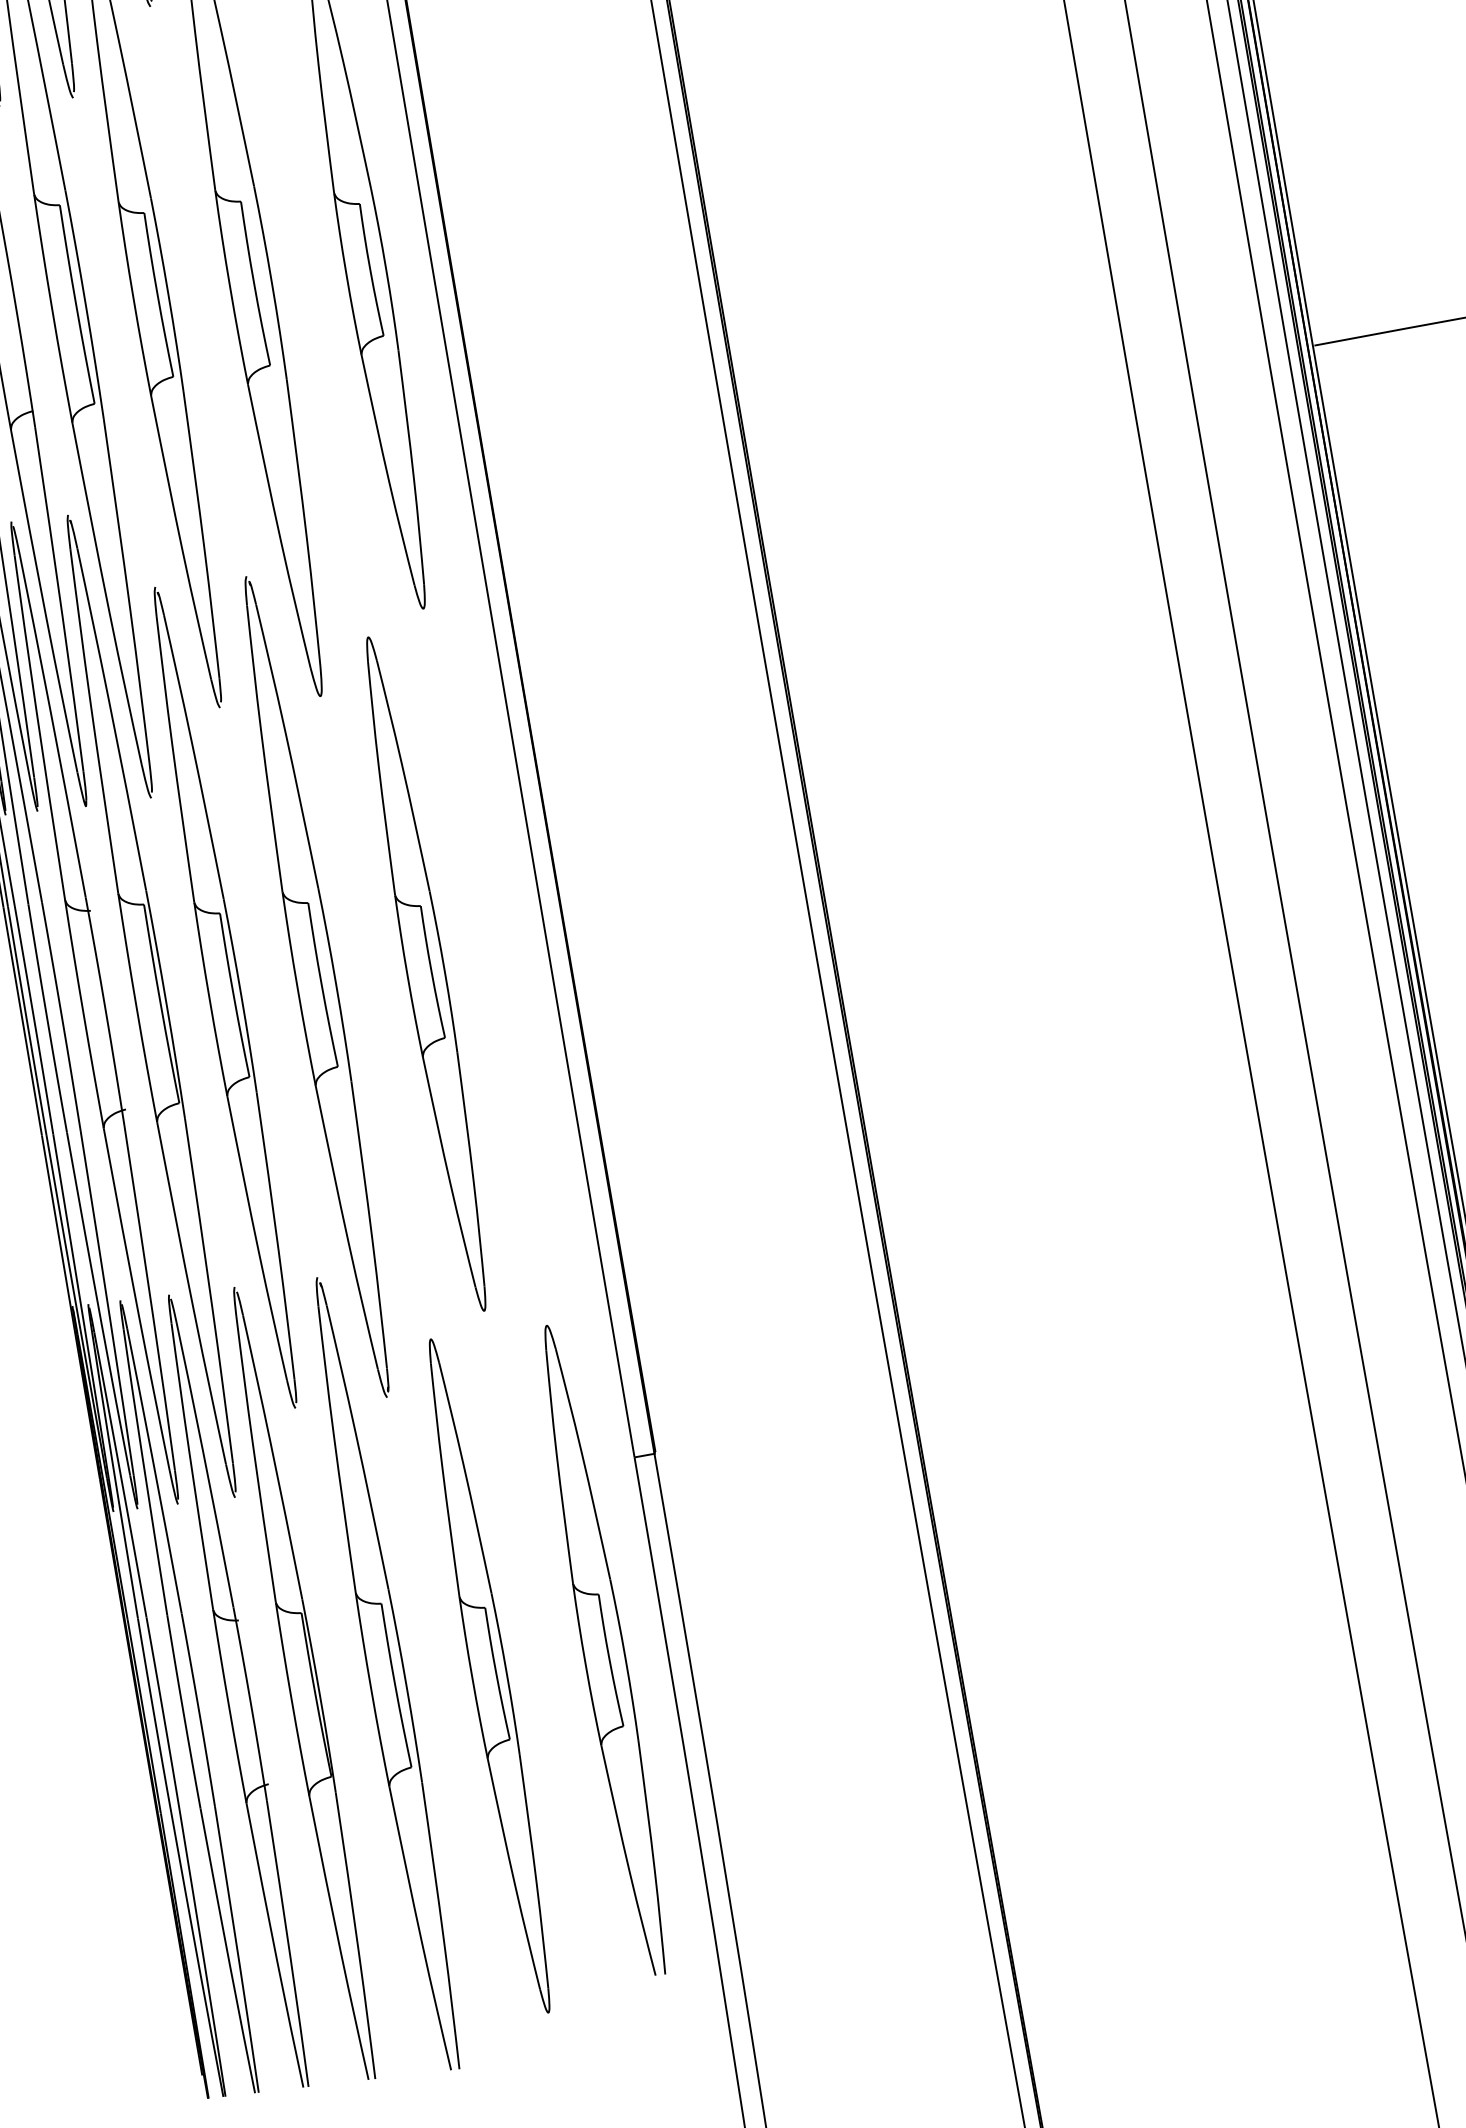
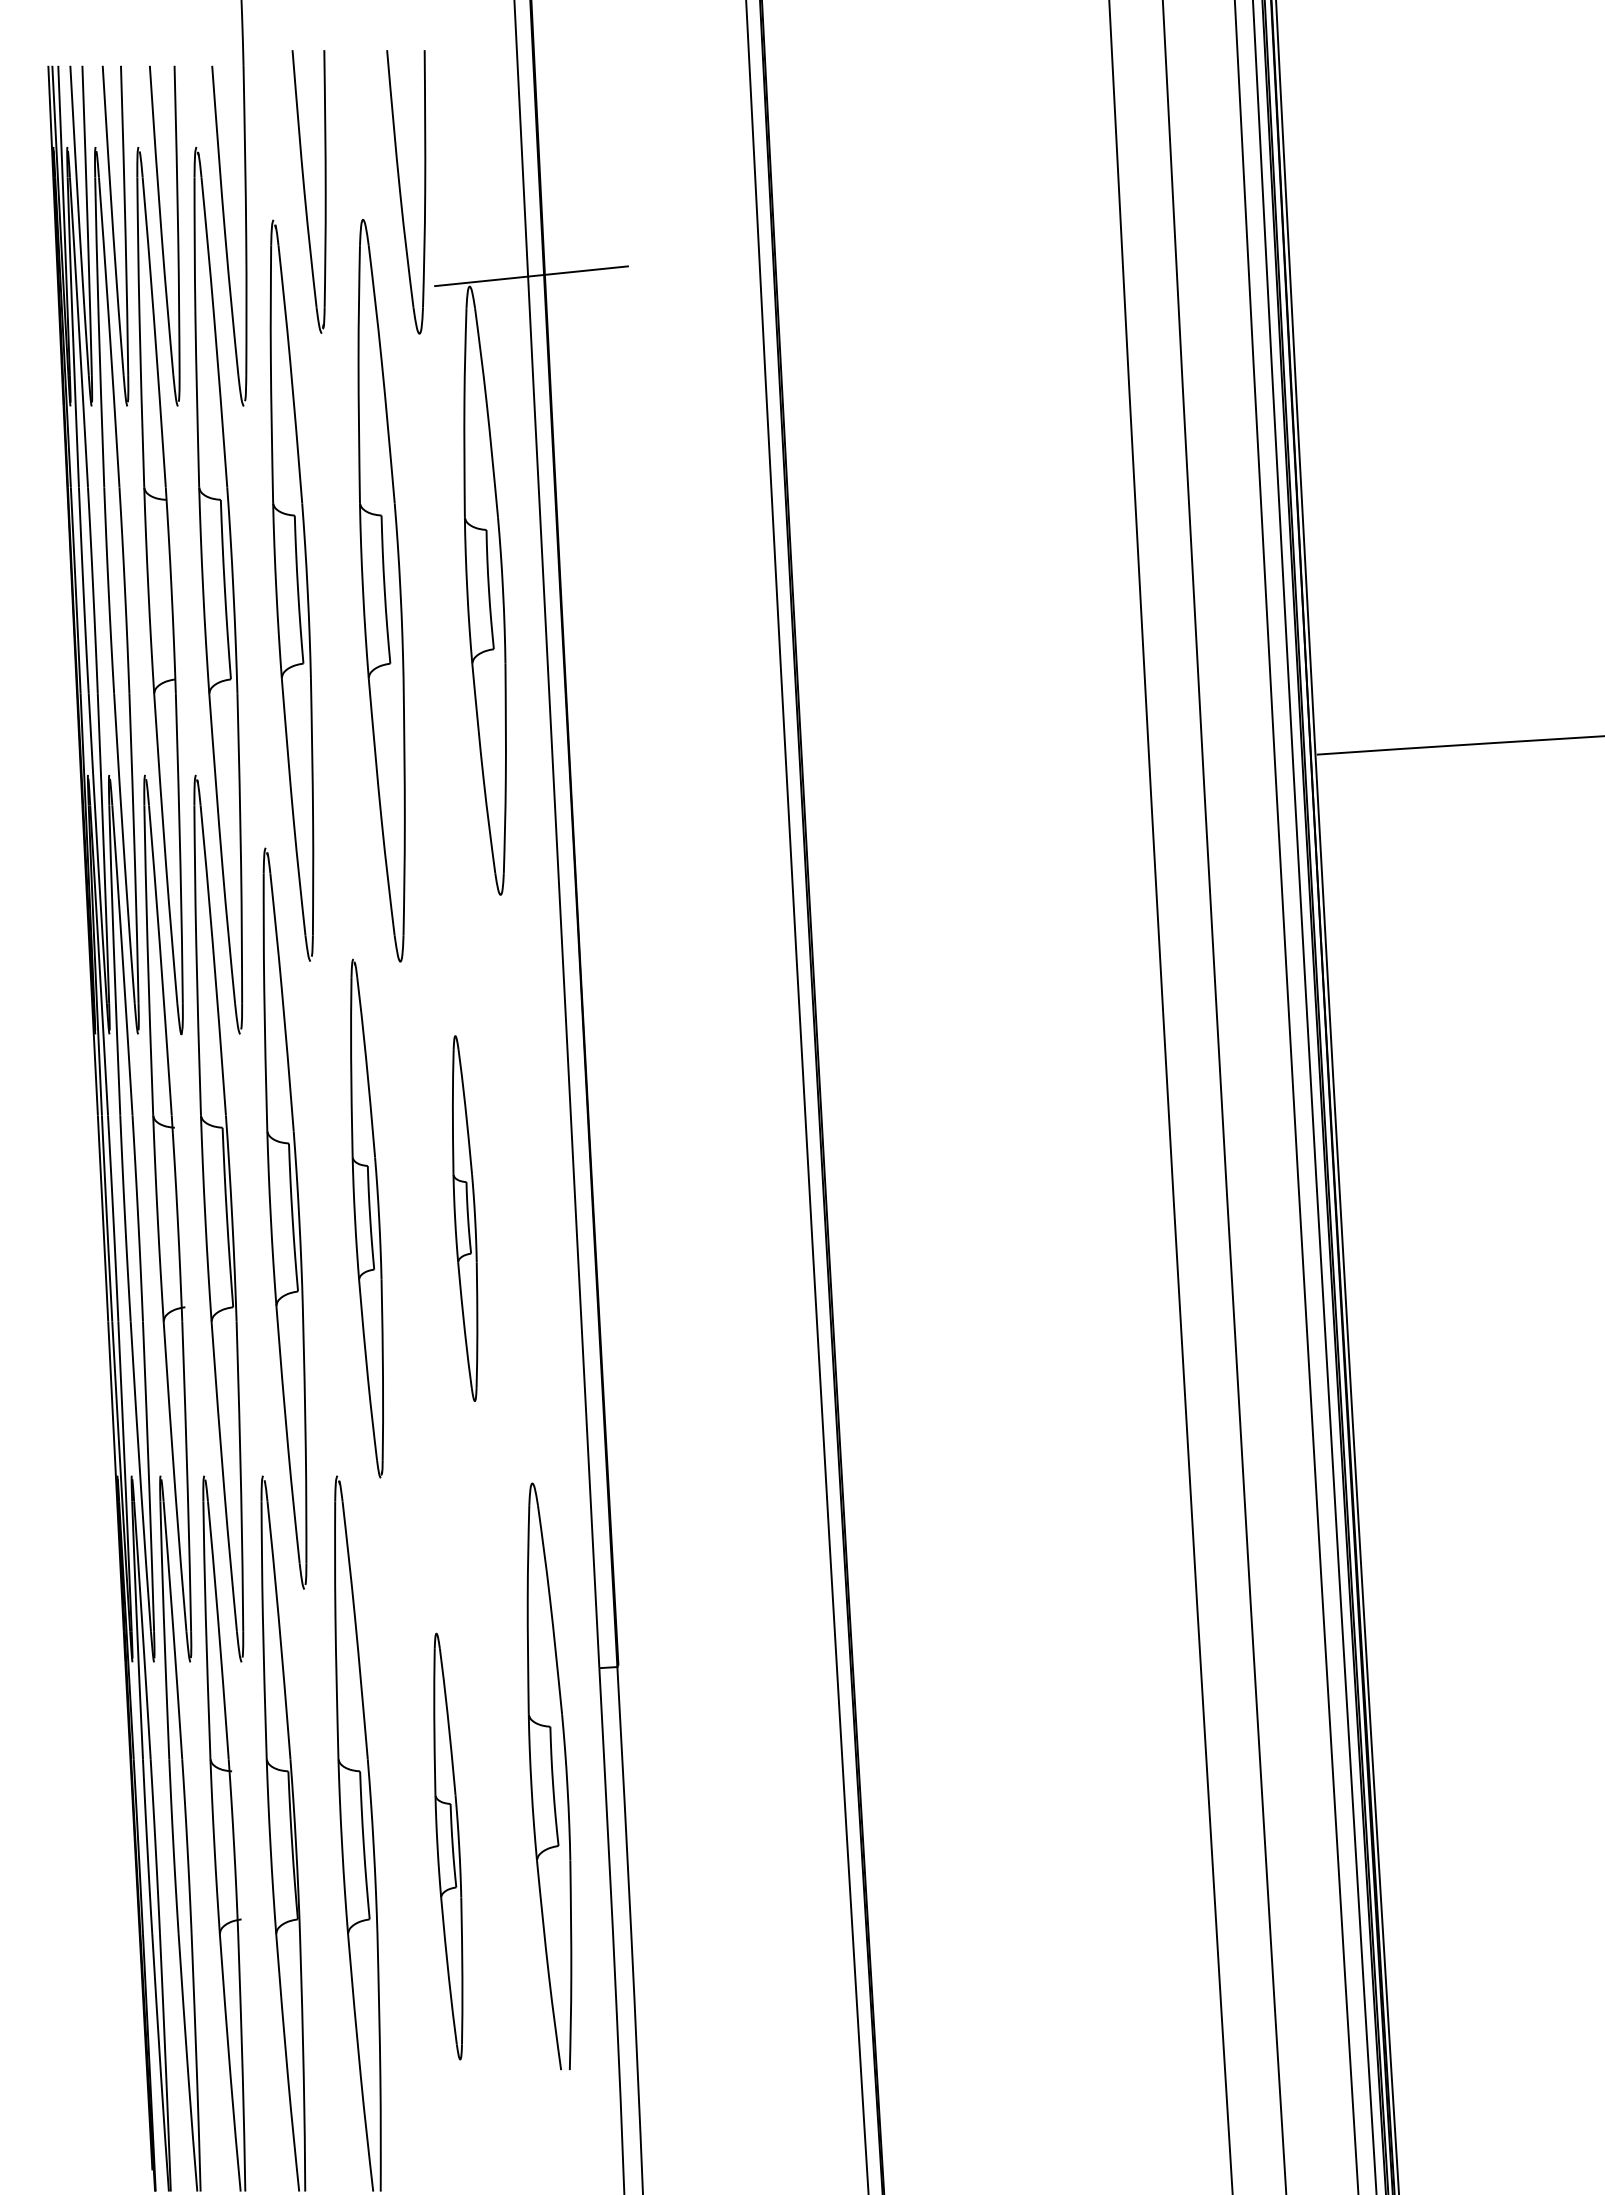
part: (425, 974) -> (464, 1218), size x0.6
part: (316, 986) -> (366, 1218), size x0.7
part: (604, 1649) -> (549, 1776), moved
part: (489, 1675) -> (448, 1846), size x0.7

